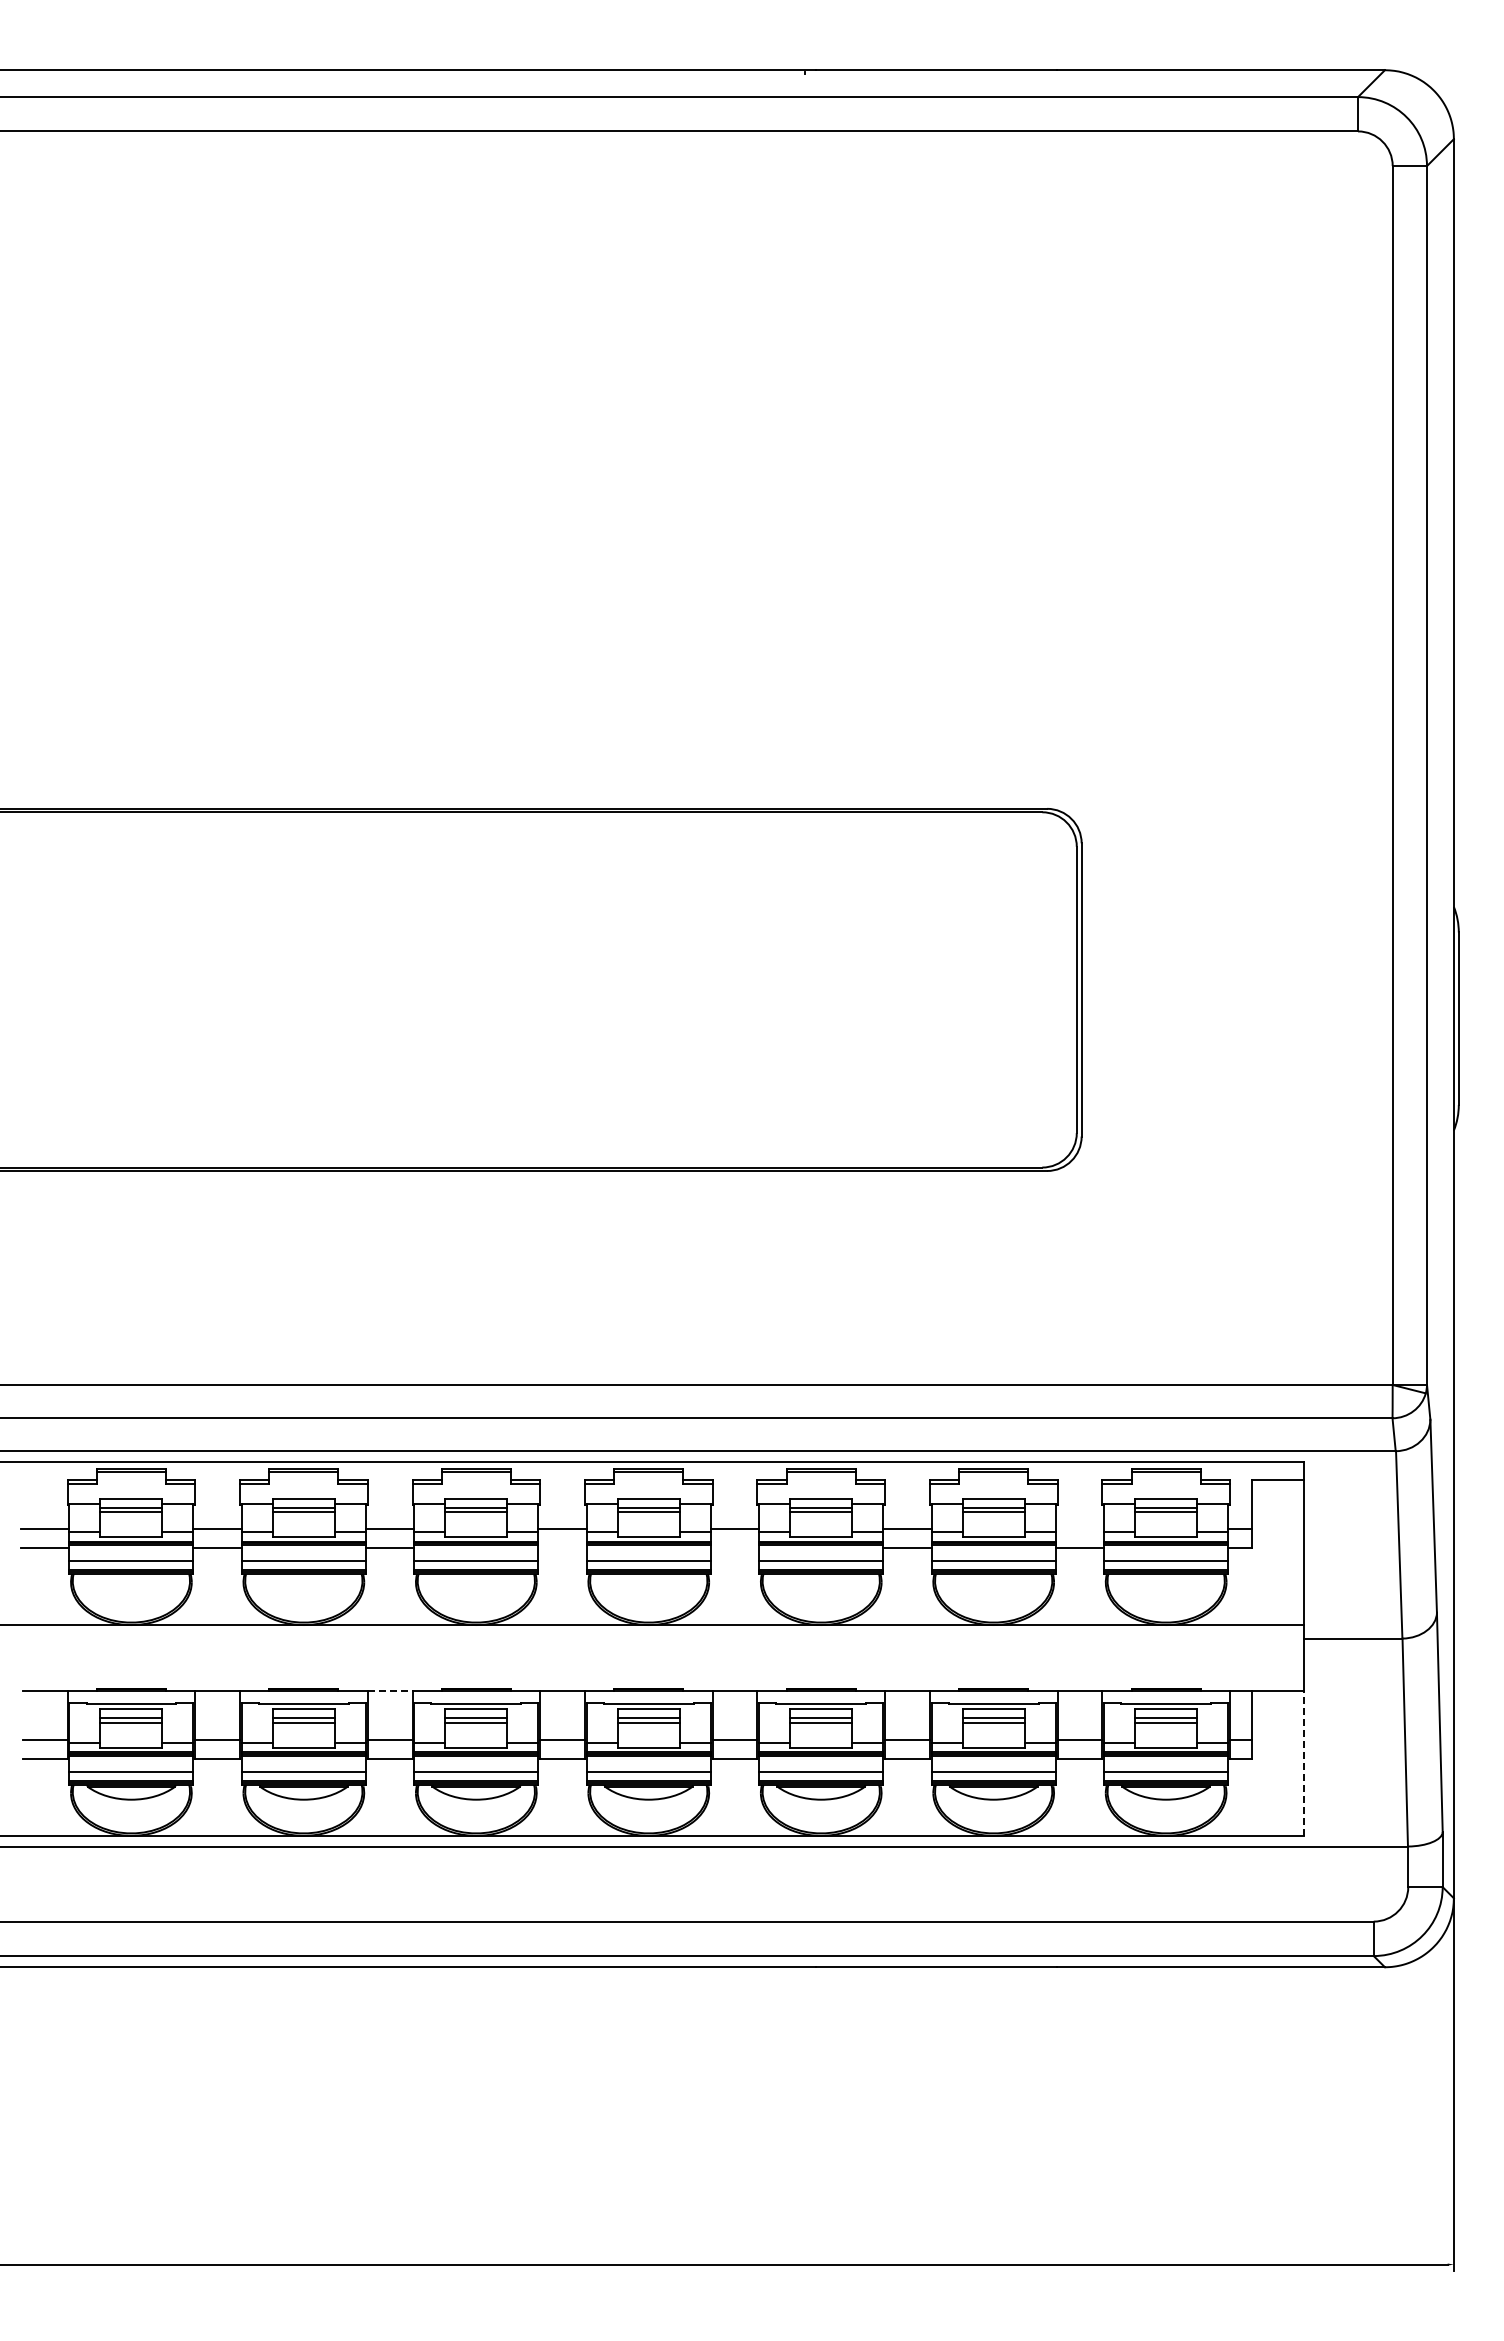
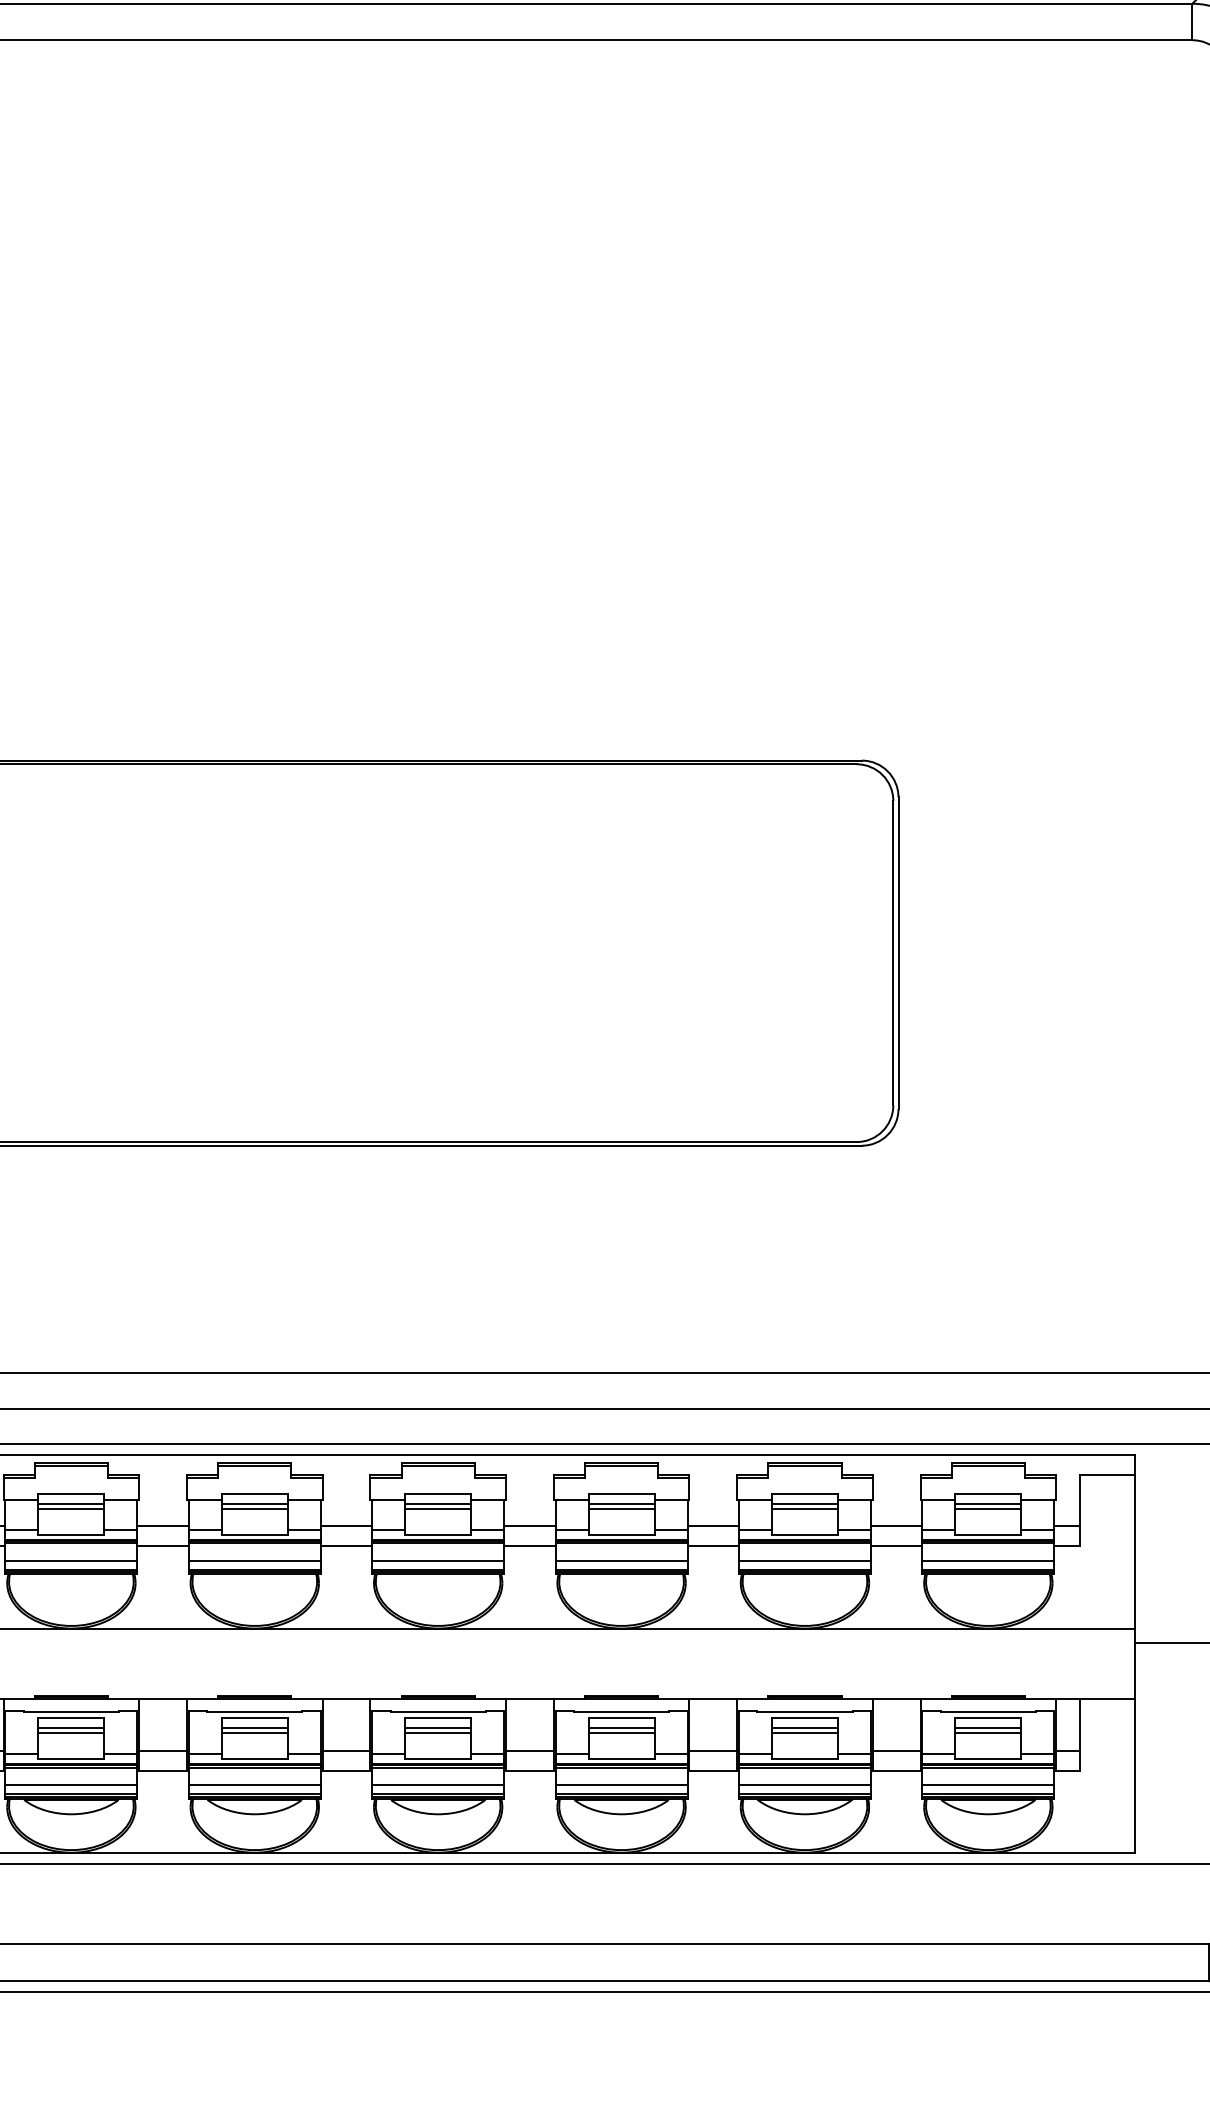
line: (1079, 1528) -> (896, 1525), added
line: (562, 1547) -> (346, 1546), added
line: (734, 1547) -> (529, 1546), added
line: (390, 1691) -> (163, 1699), dashed -> solid
line: (1304, 1762) -> (1135, 1774), dashed -> solid

